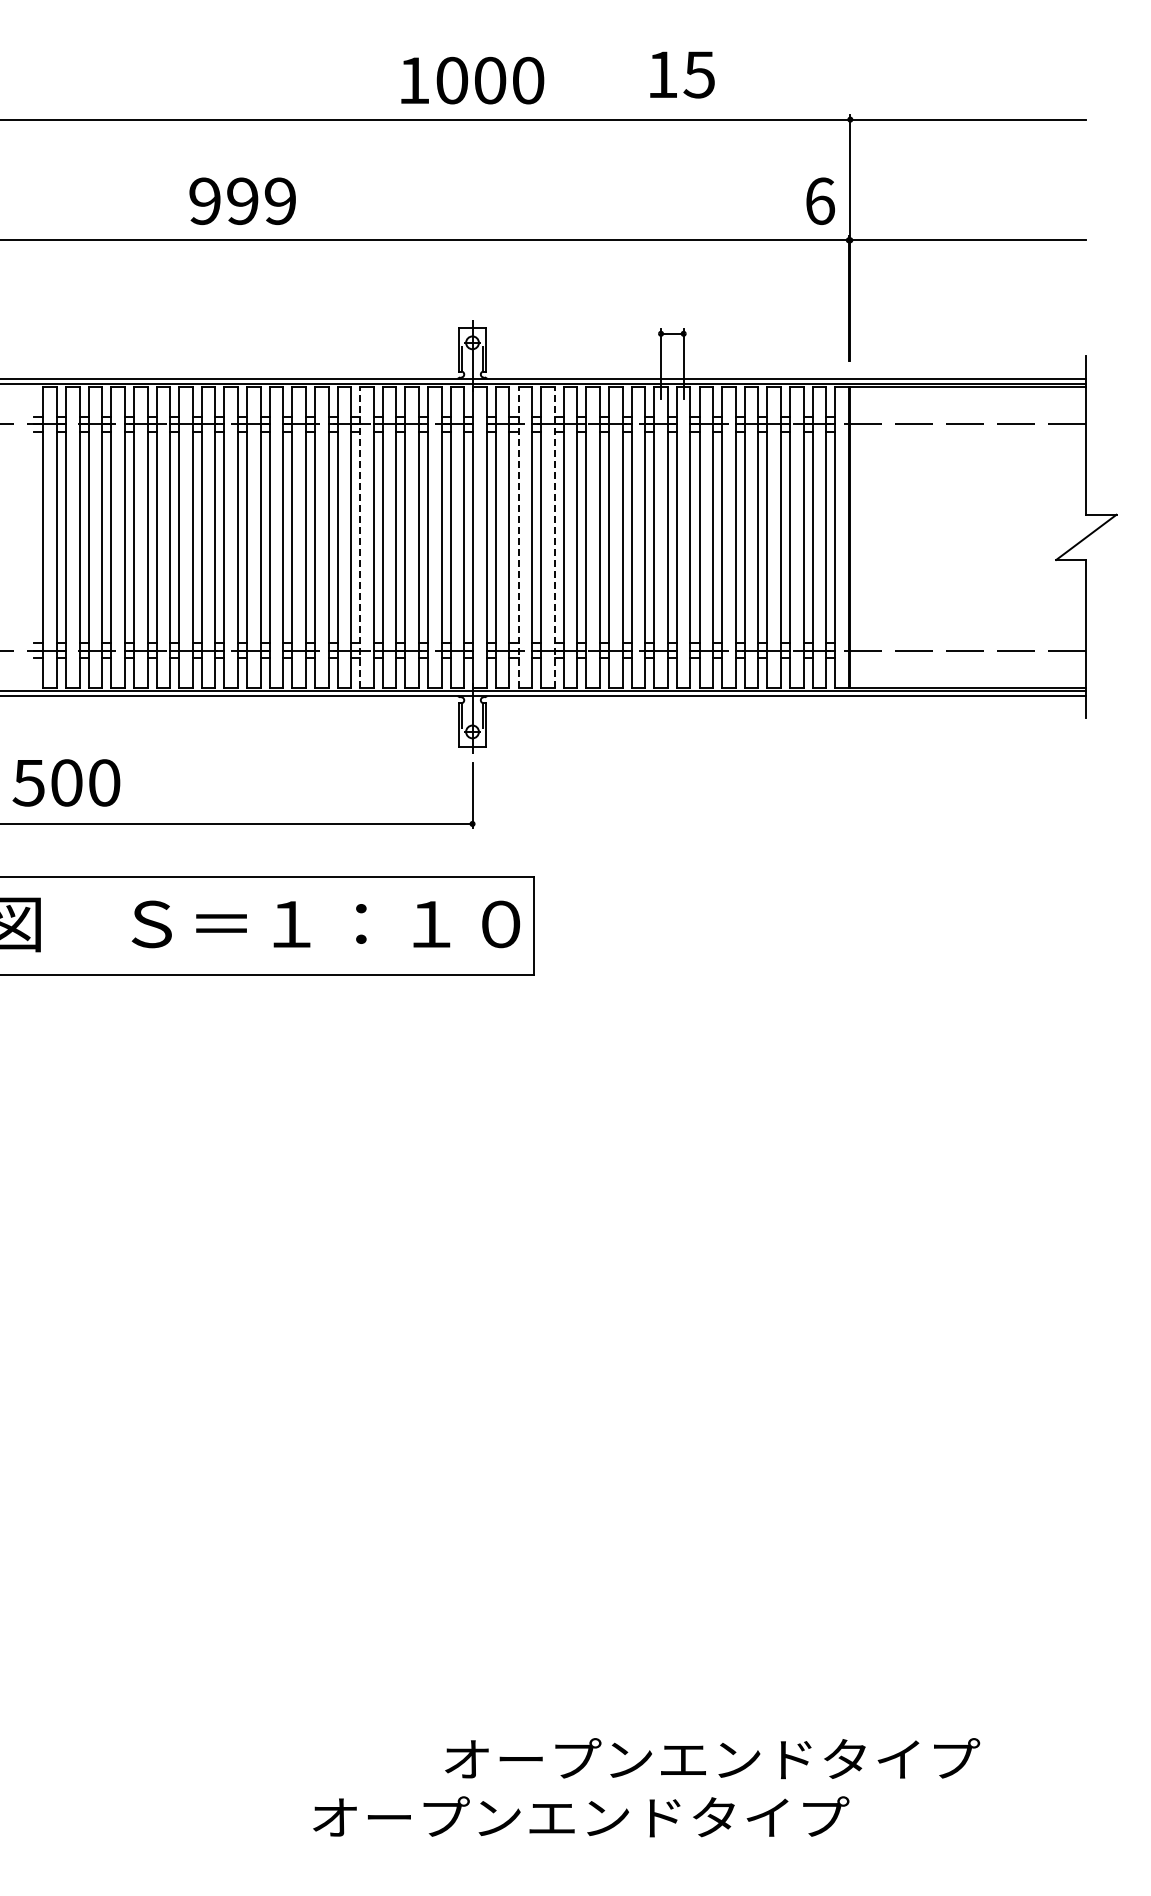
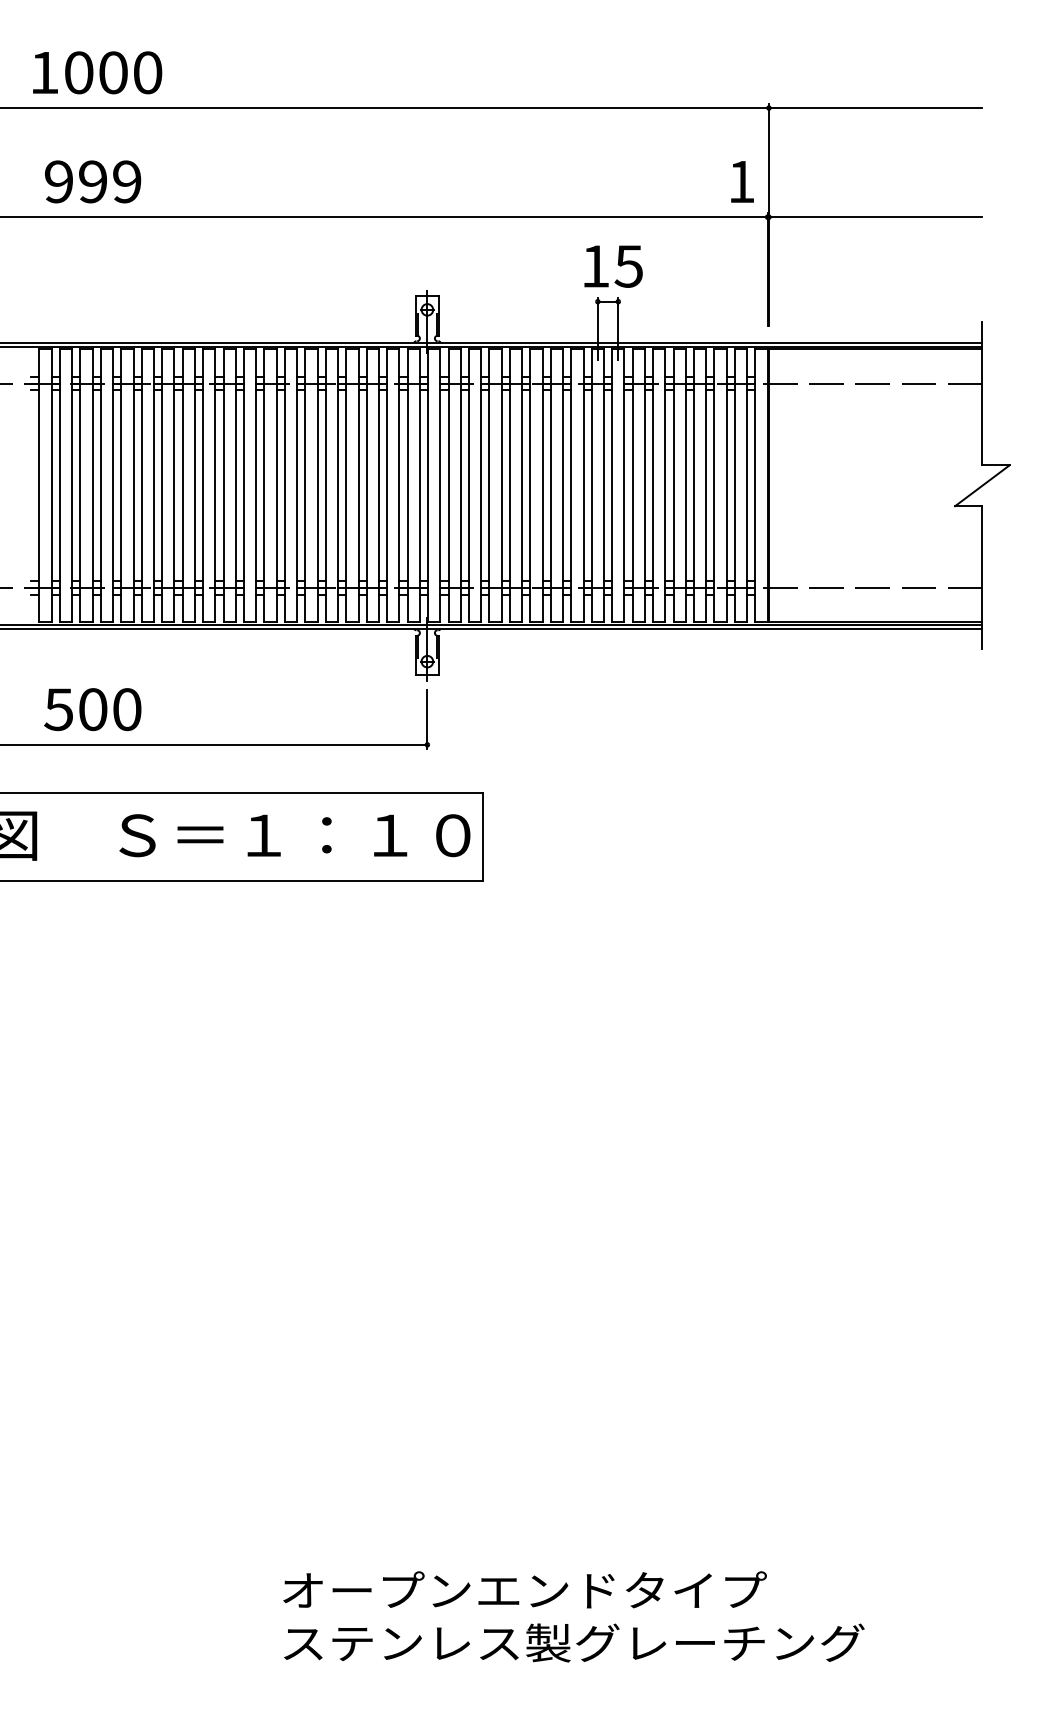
text: (682, 74) -> (613, 266), moved
text: (472, 80) -> (97, 72), moved
text: (242, 200) -> (92, 181), moved
text: (820, 201) -> (742, 182), 6 -> 1
line: (360, 537) -> (326, 485), dashed -> solid
line: (518, 537) -> (468, 485), dashed -> solid
line: (554, 537) -> (501, 485), dashed -> solid
text: (66, 782) -> (92, 709), moved
text: (712, 1758) -> (525, 1589), moved
text: (634, 1816) -> (573, 1642), オープンエンドタイプ -> ステンレス製グレーチング

